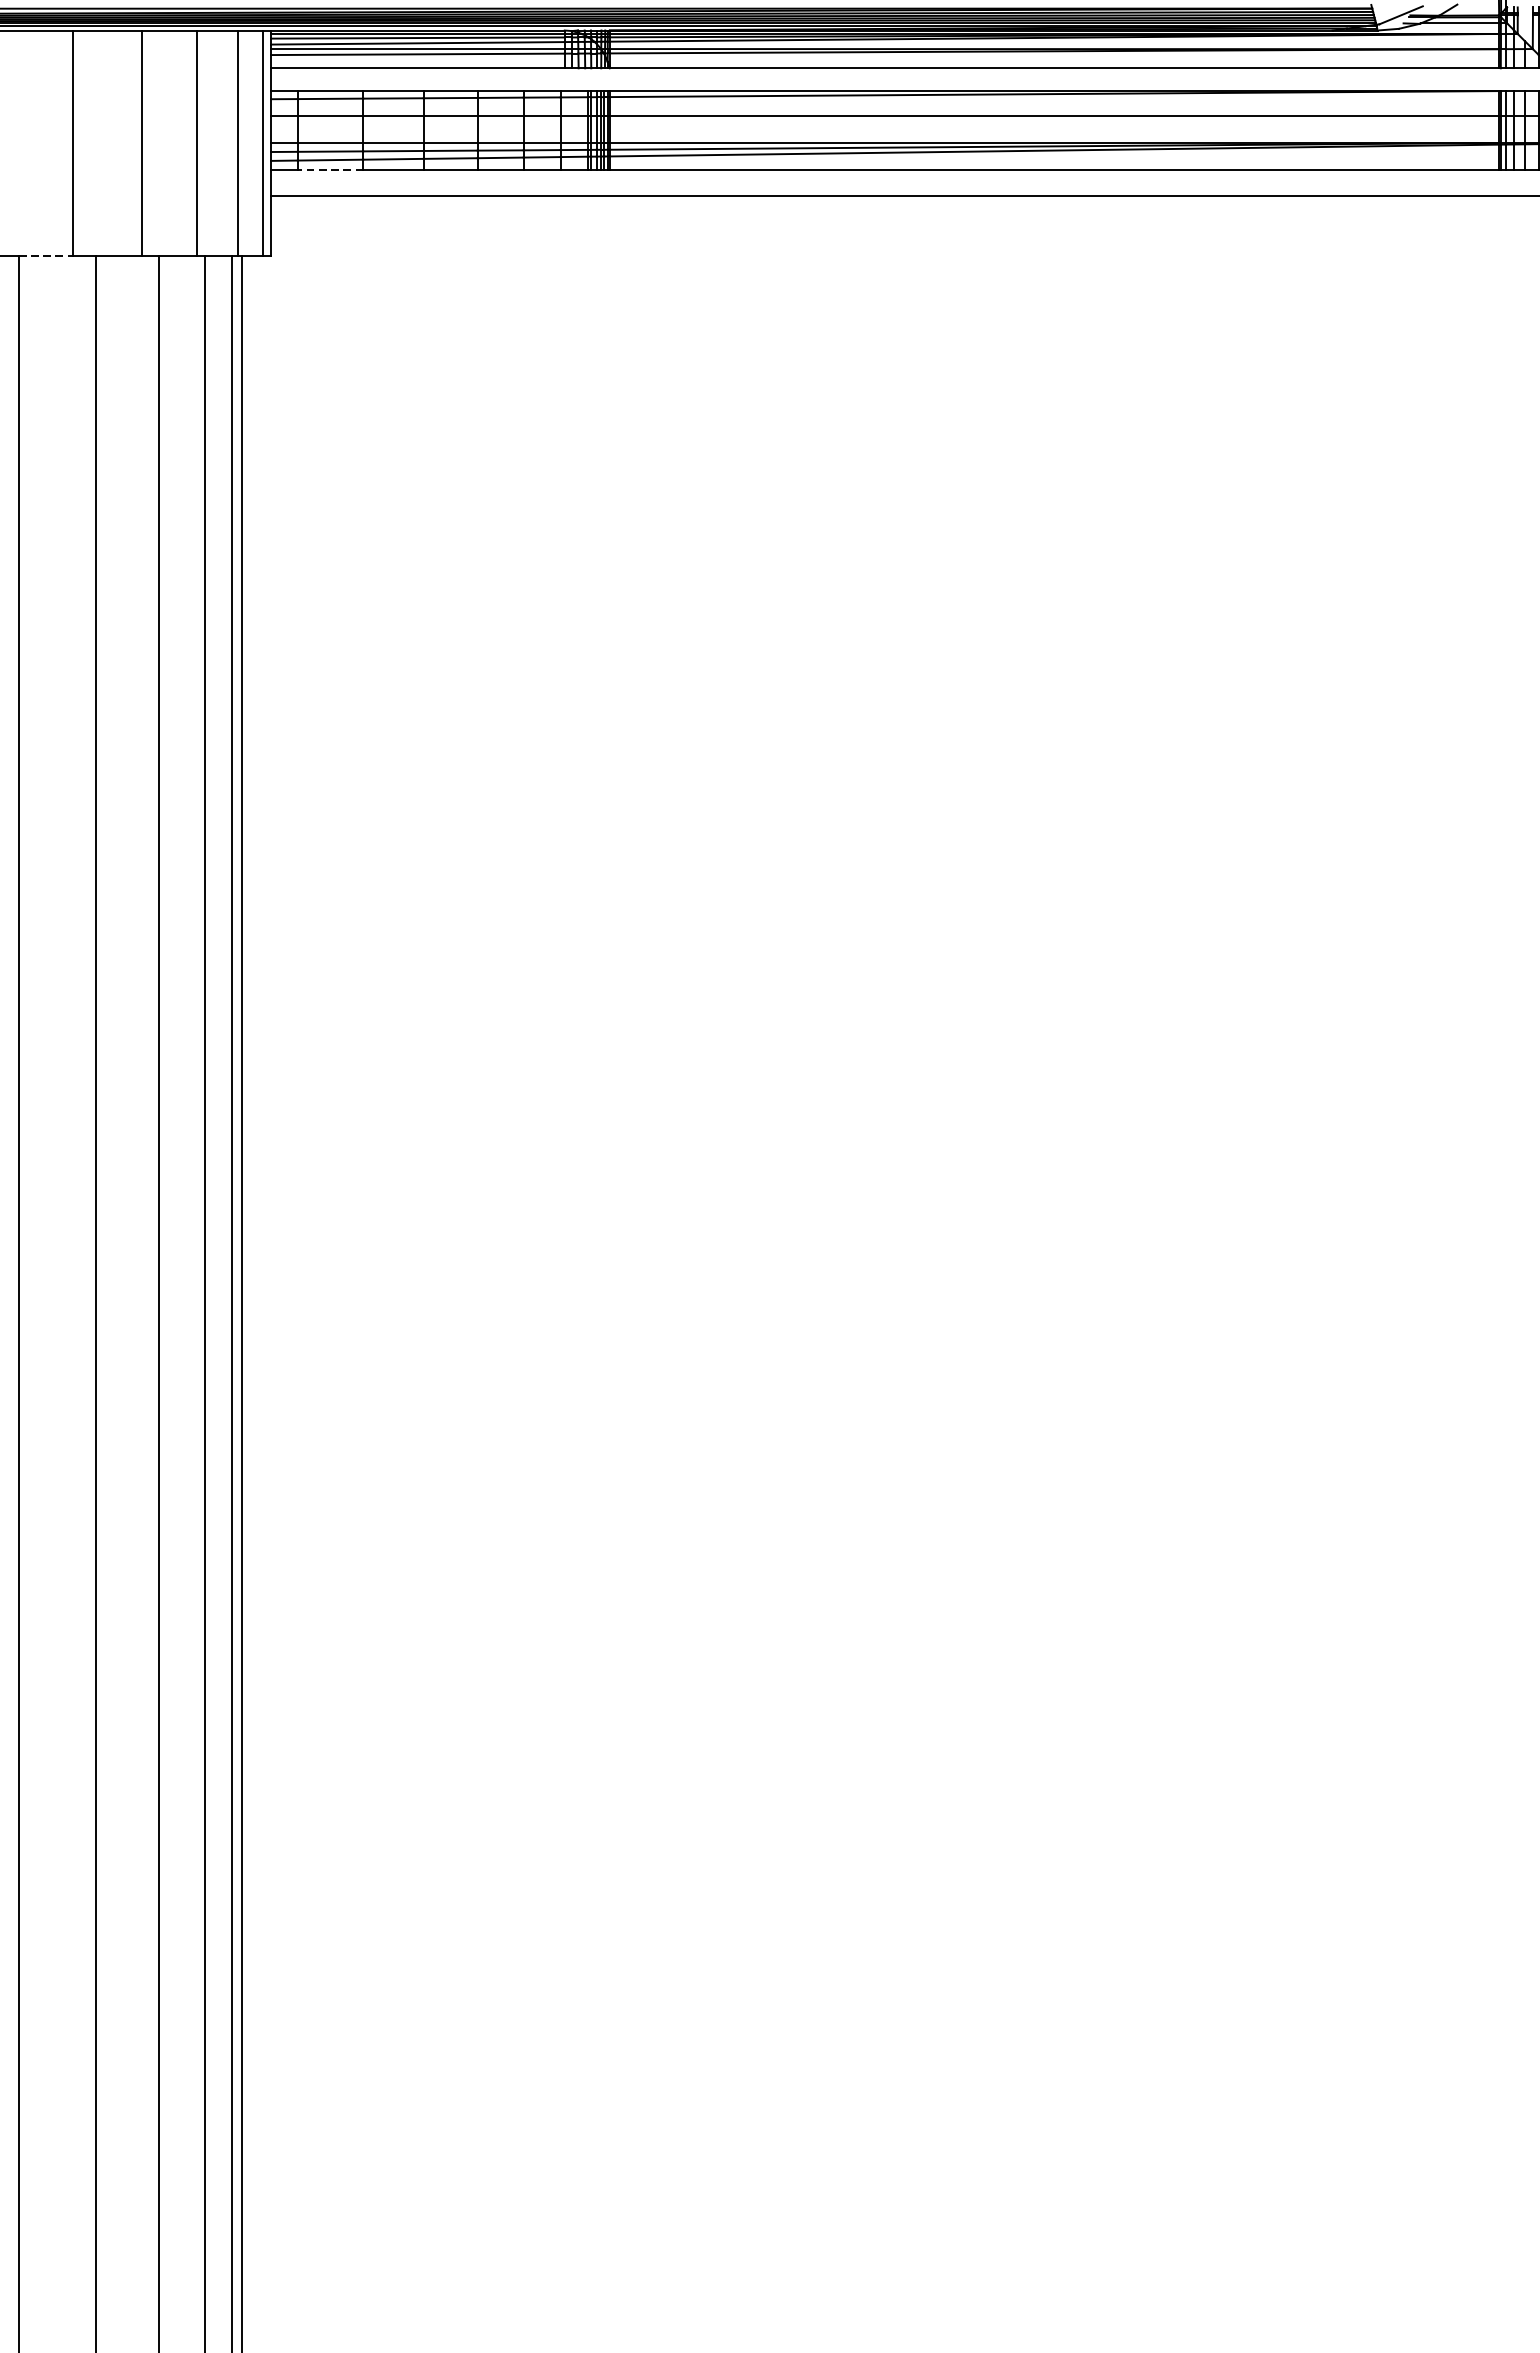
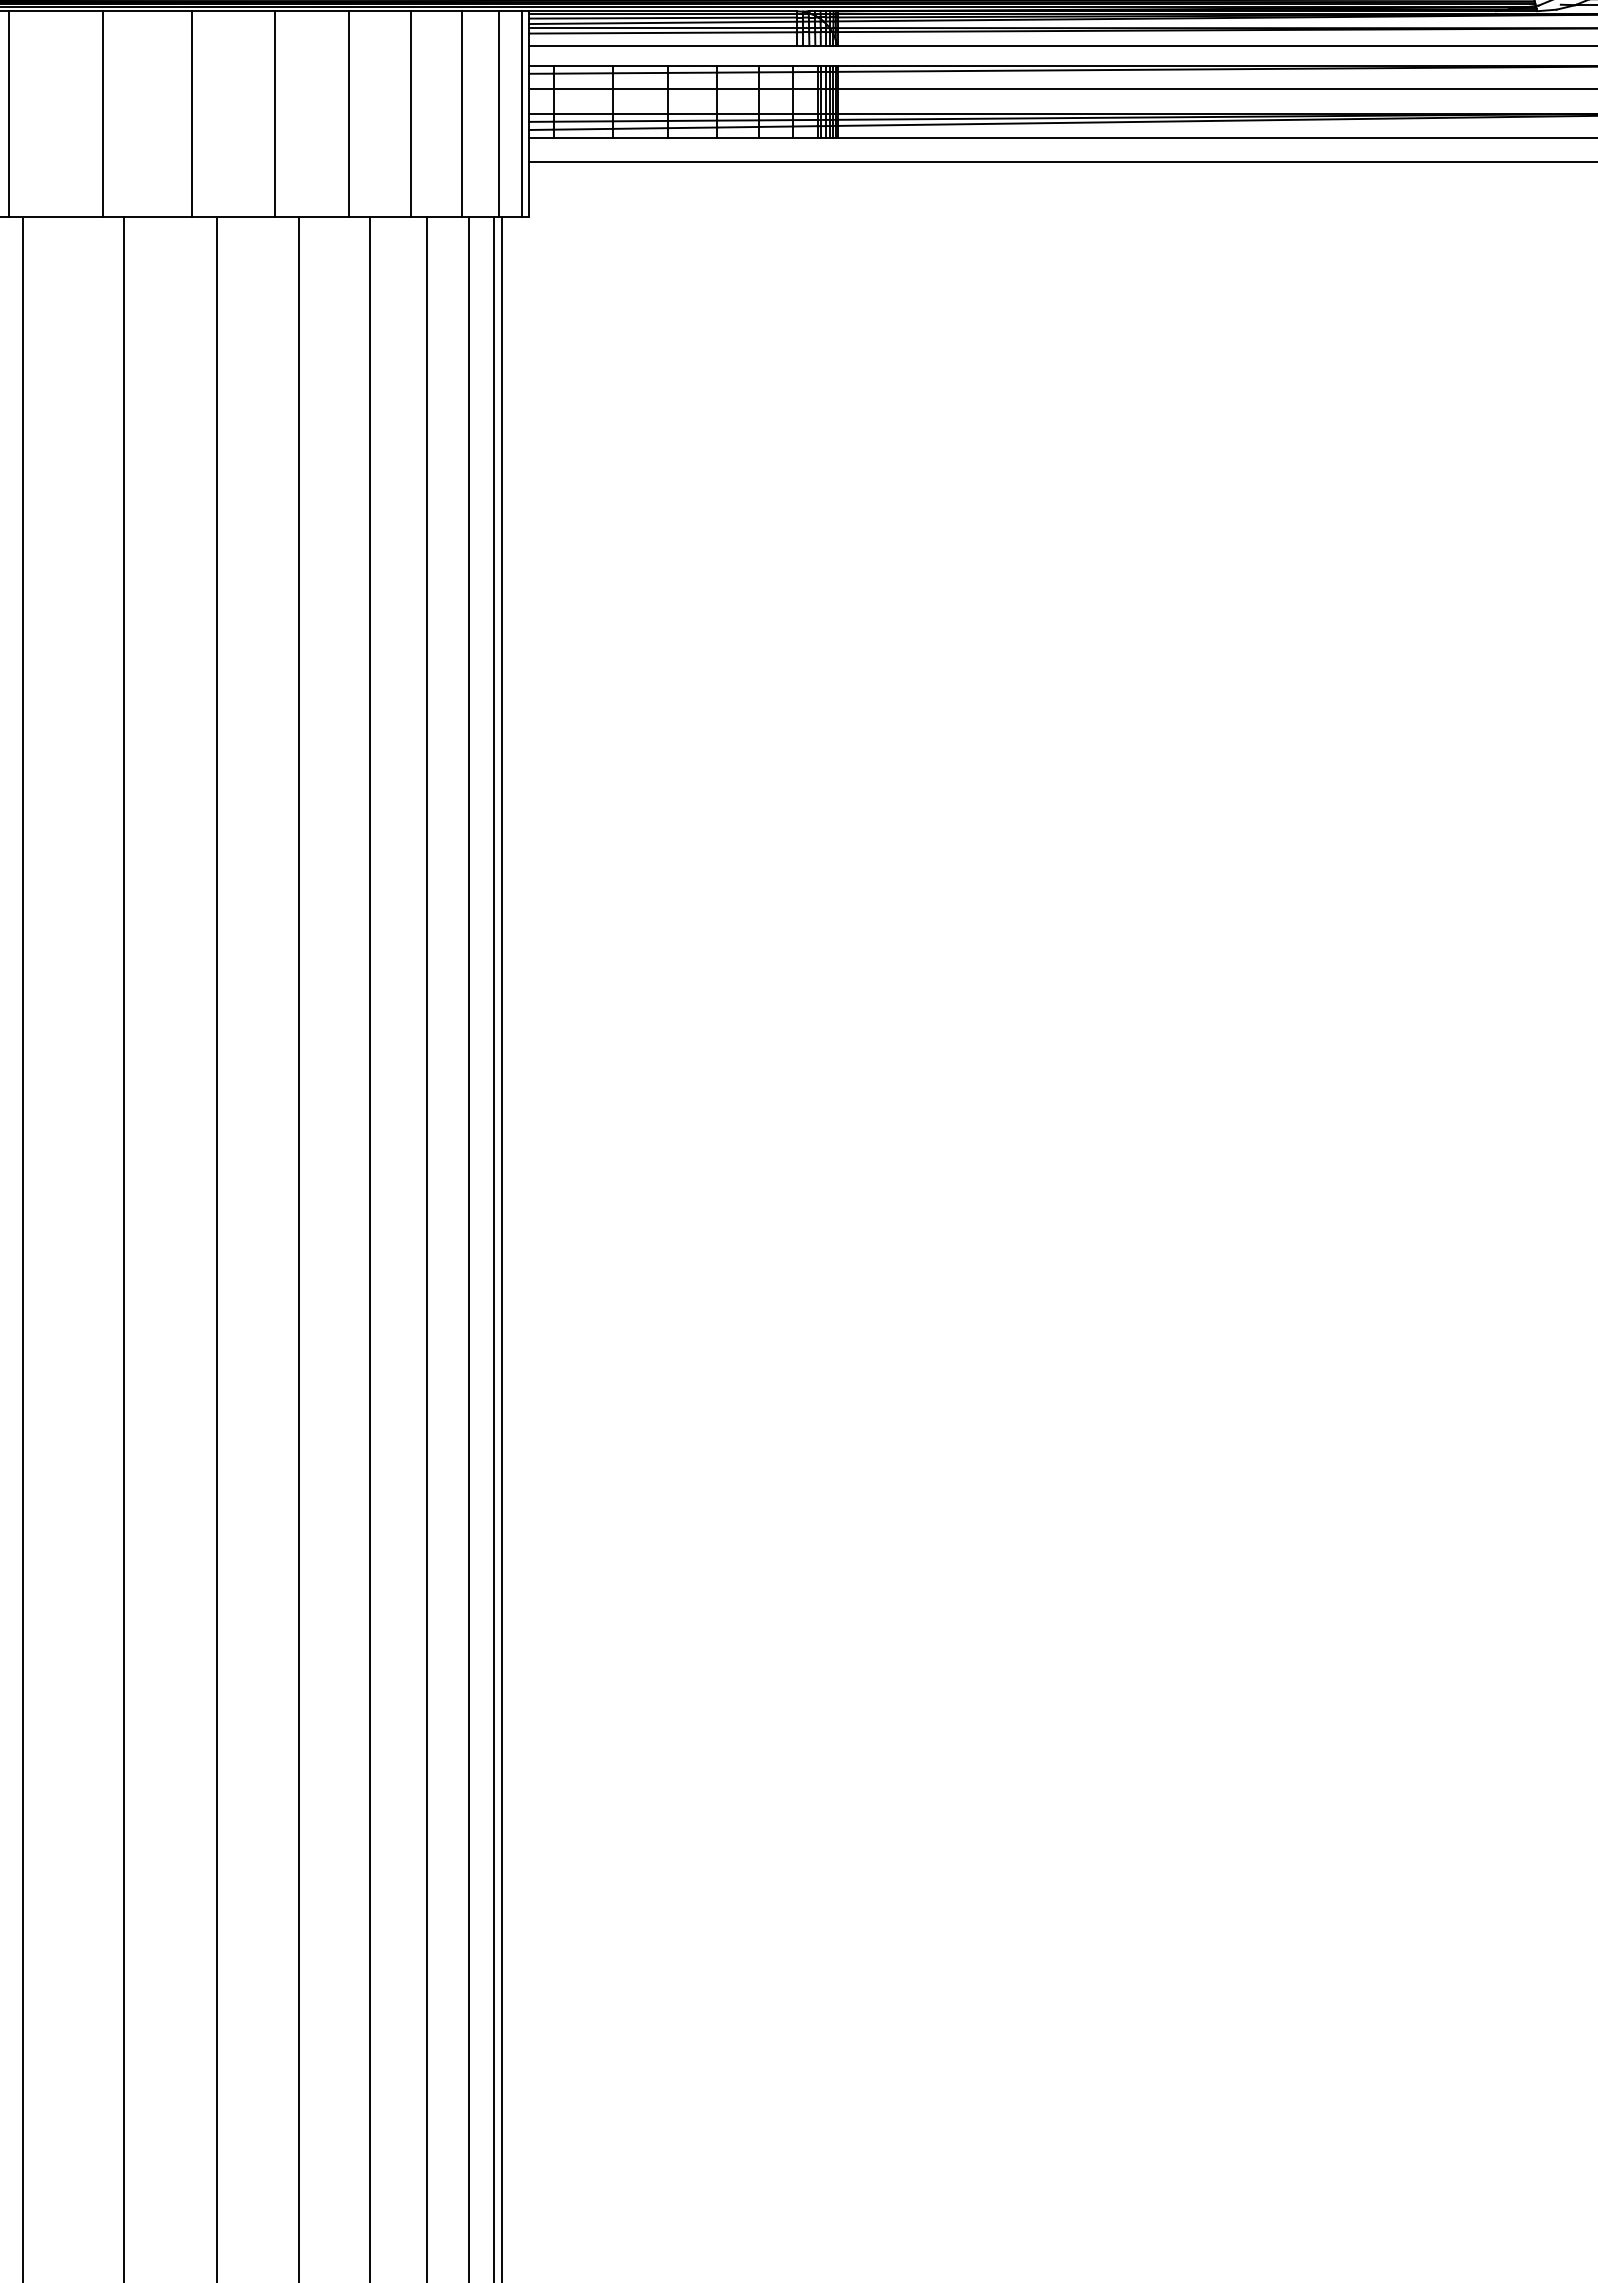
line: (330, 170) -> (583, 138), dashed -> solid
line: (45, 255) -> (323, 216), dashed -> solid

